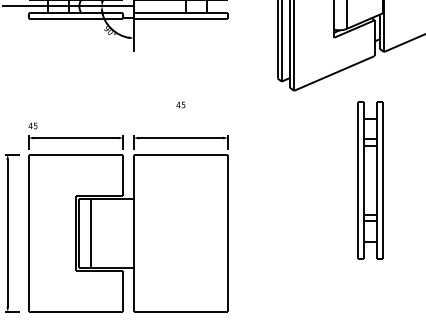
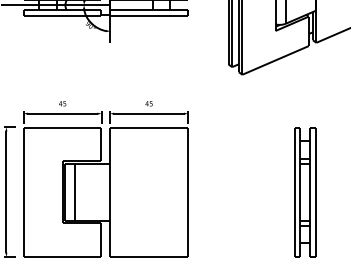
text: (180, 104) -> (148, 103), moved
text: (32, 125) -> (62, 103), moved
part: (370, 180) -> (305, 192), moved

